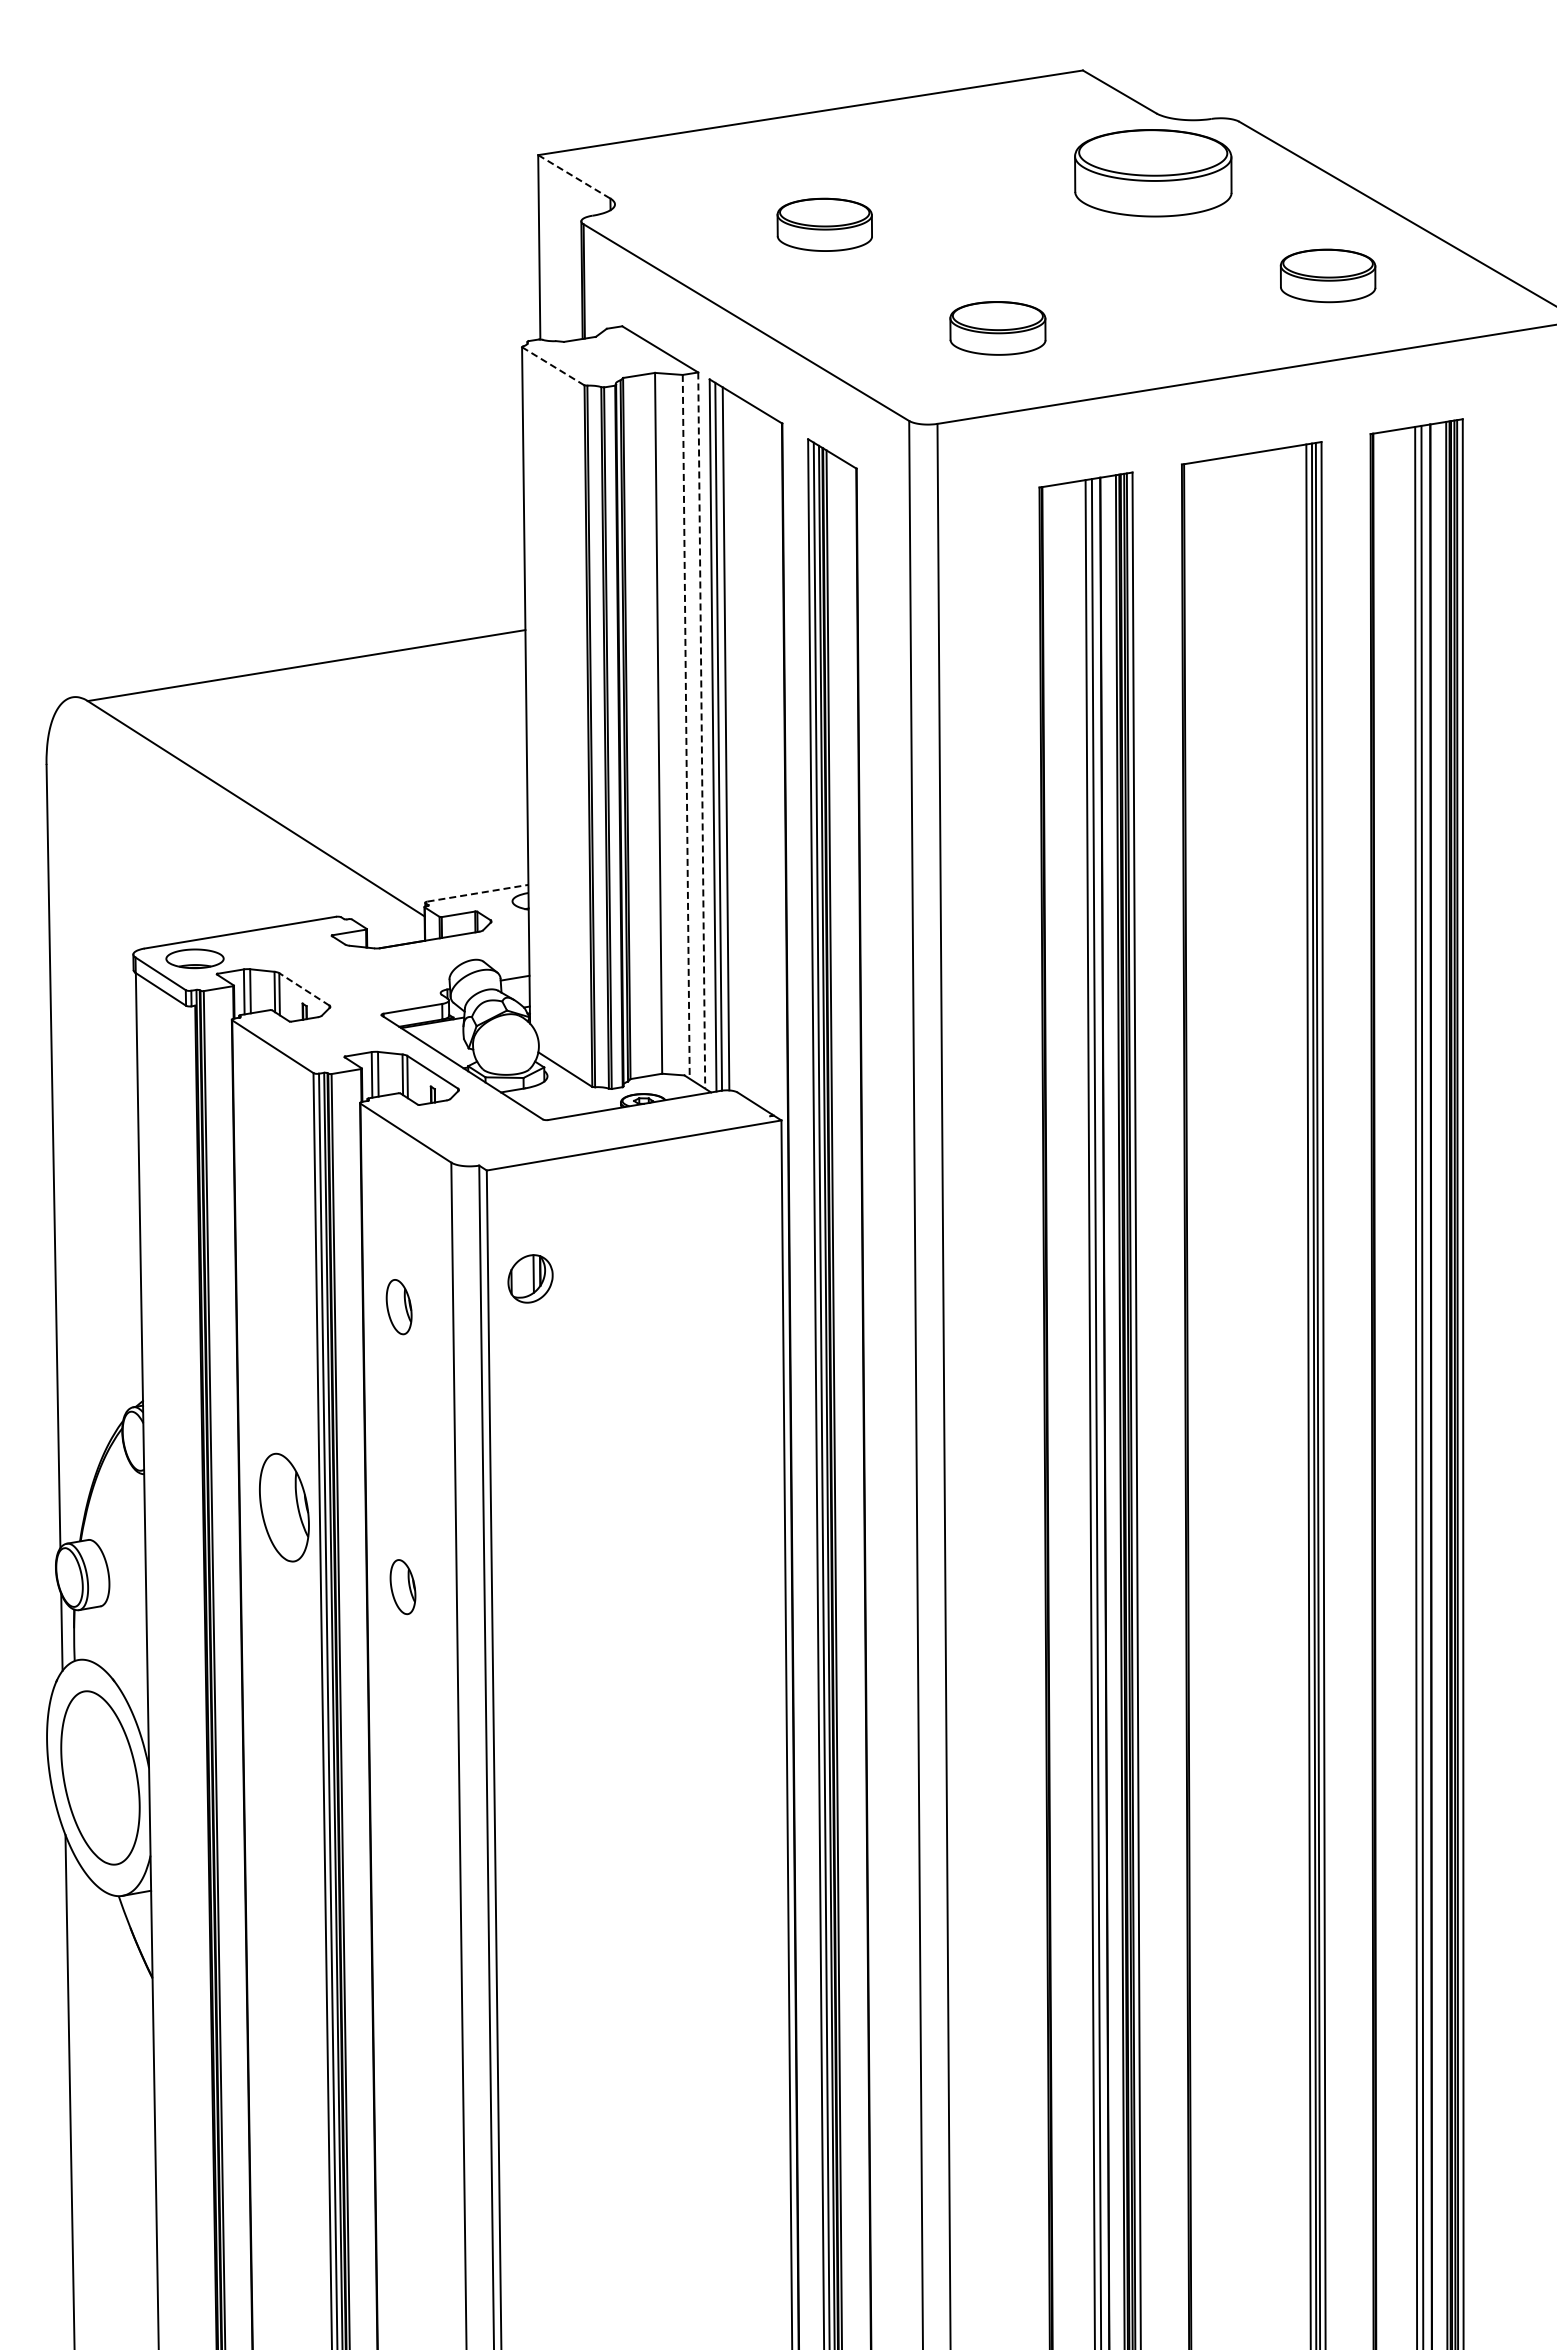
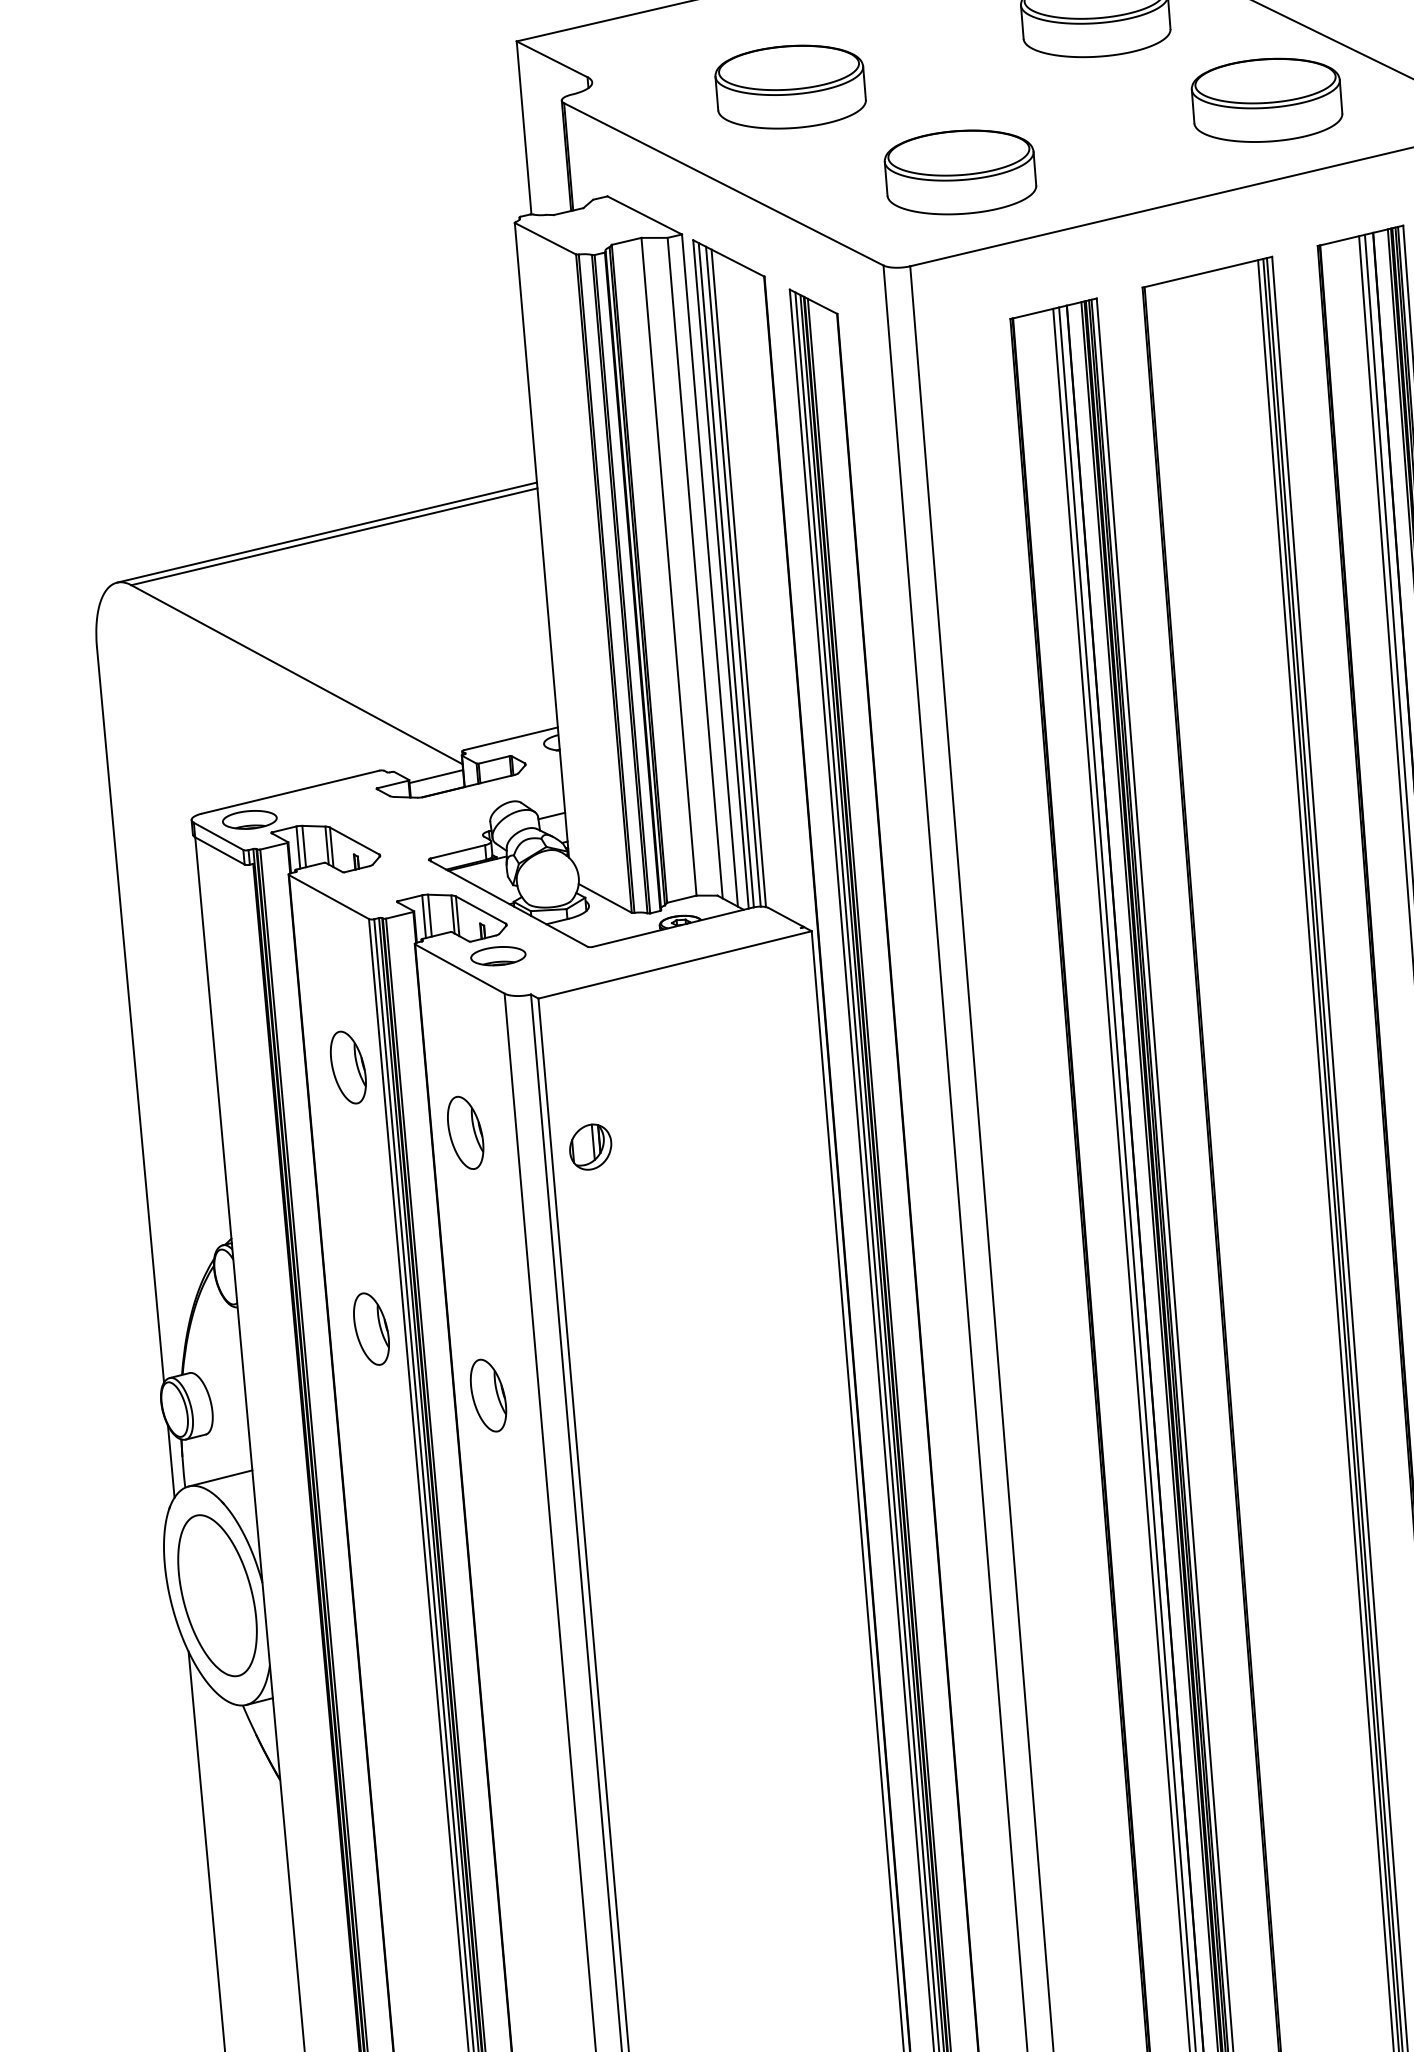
line: (574, 177) -> (552, 59), dashed -> solid
part: (824, 224) -> (790, 86), size x1.67
part: (1327, 275) -> (1266, 100), size x1.67
part: (997, 328) -> (960, 172), size x1.67
line: (553, 366) -> (545, 238), dashed -> solid
line: (298, 660) -> (326, 532), added
line: (686, 726) -> (695, 567), dashed -> solid
line: (701, 731) -> (709, 571), dashed -> solid
line: (731, 740) -> (738, 577), added
line: (478, 893) -> (511, 738), dashed -> solid
line: (395, 927) -> (435, 776), added
line: (304, 989) -> (354, 841), dashed -> solid
part: (447, 1122) -> (498, 956), added
part: (279, 1228) -> (347, 1067), added
part: (530, 1278) -> (590, 1146), moved
part: (398, 1306) -> (464, 1132), size x1.43
part: (283, 1507) -> (370, 1329), size x0.71
part: (402, 1586) -> (487, 1395), size x1.43
line: (112, 1653) -> (220, 1478), added

